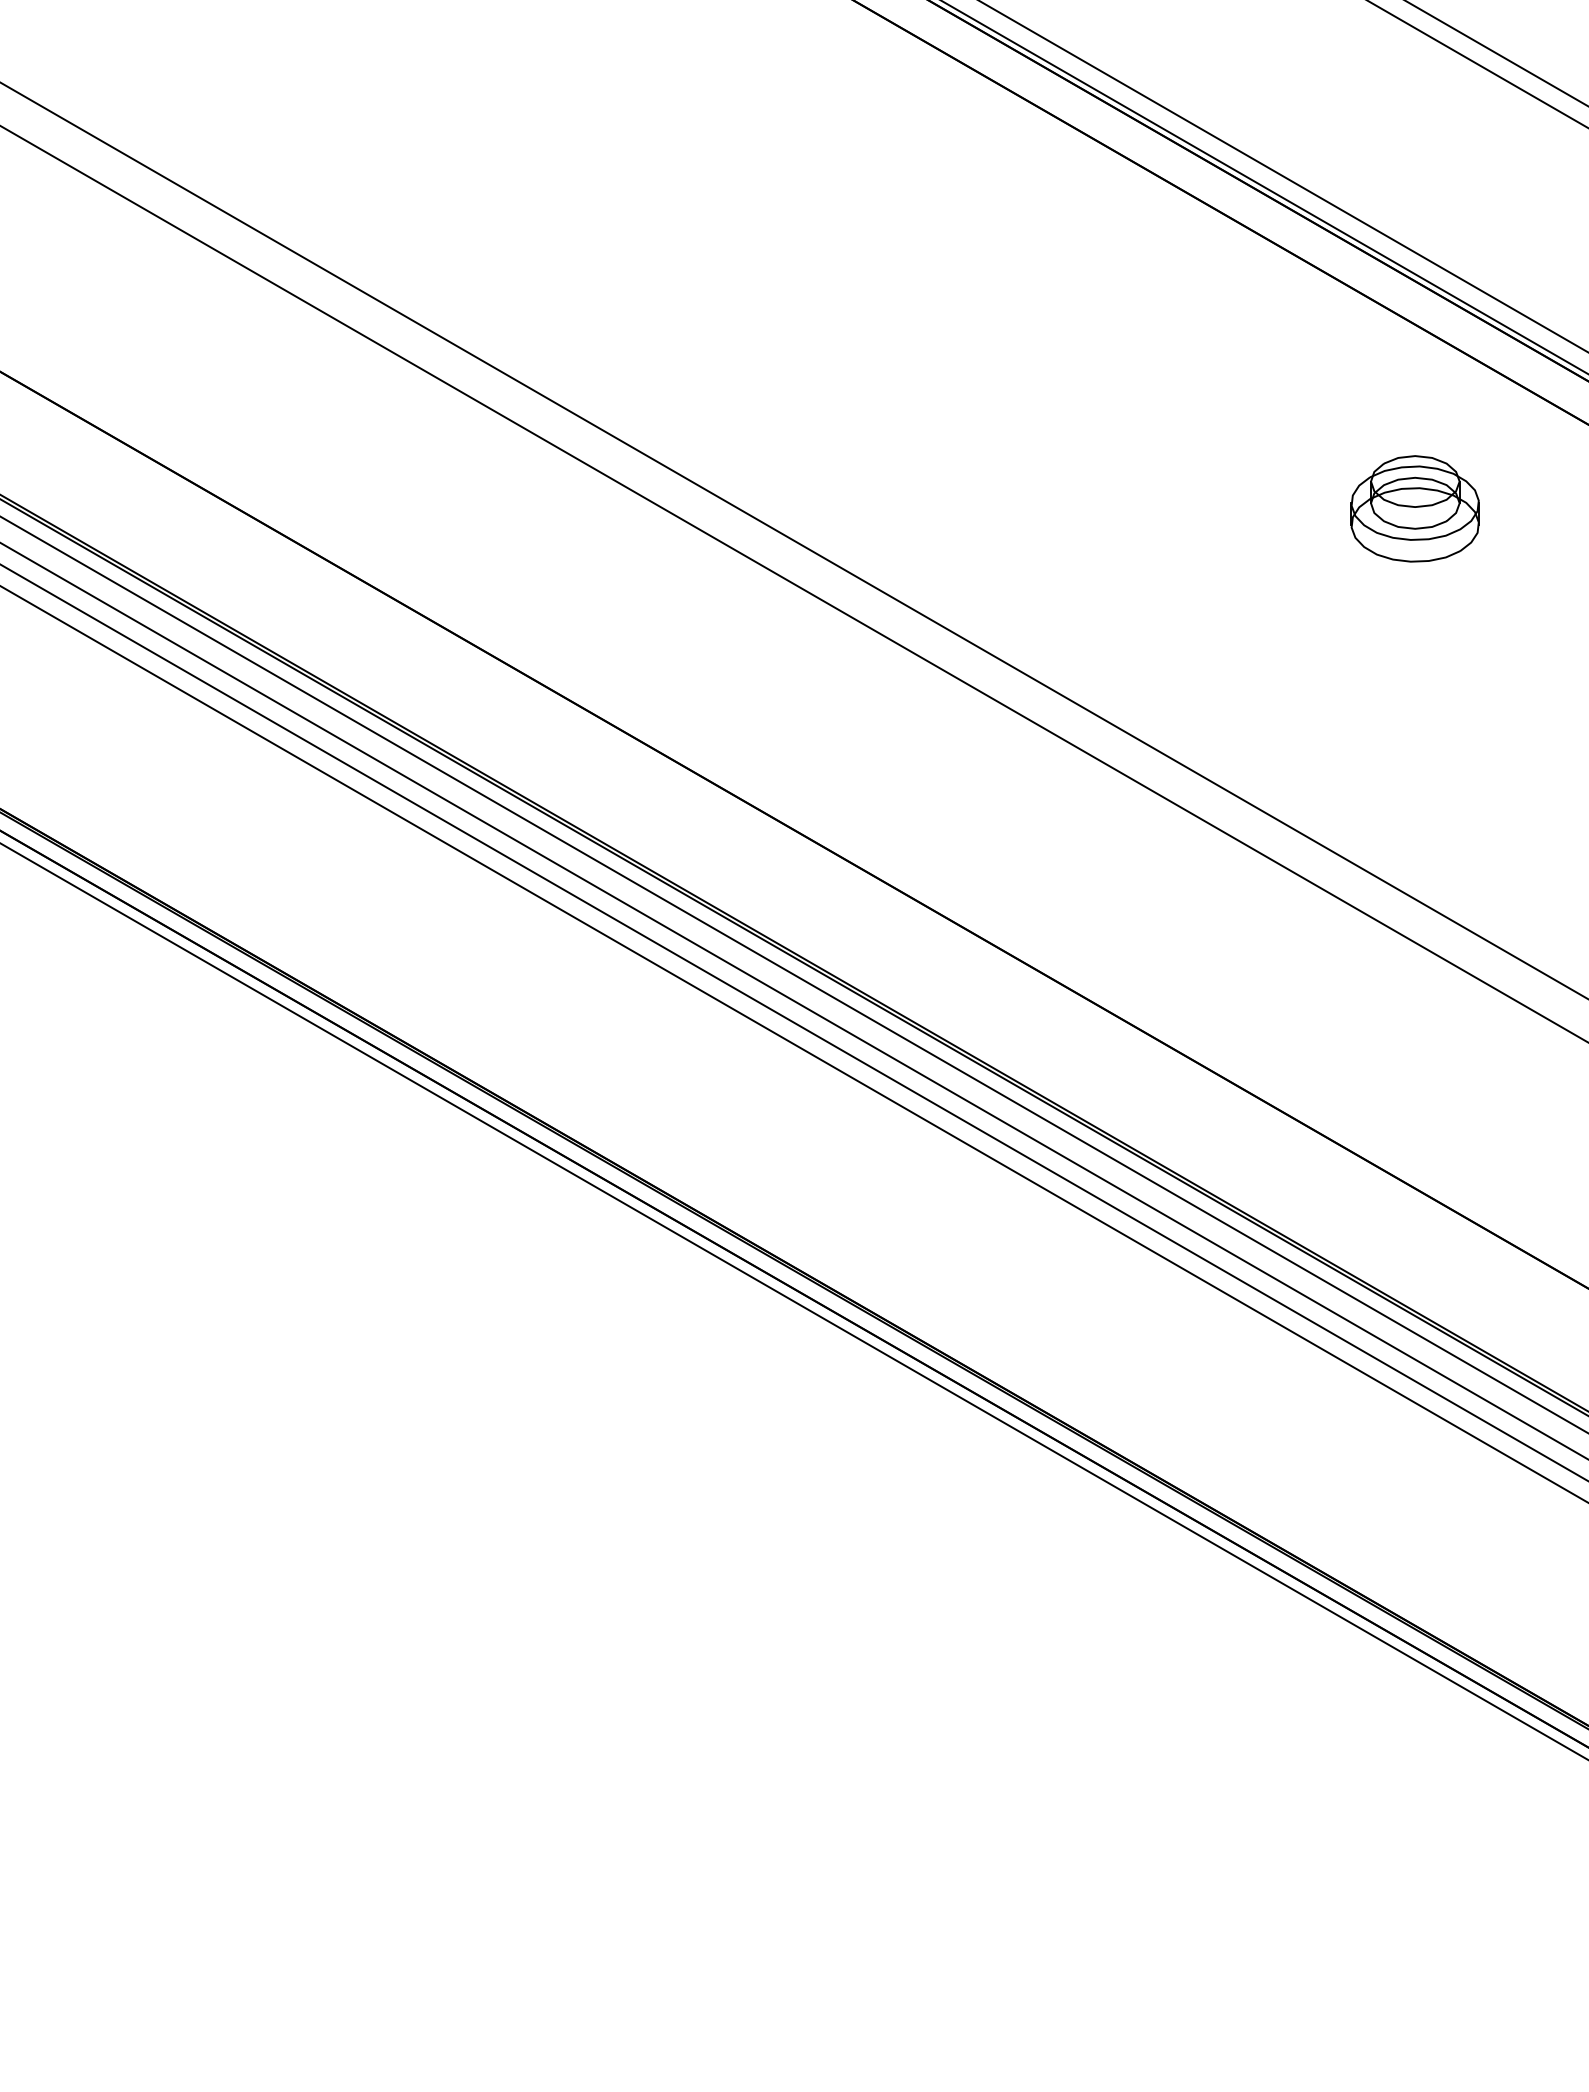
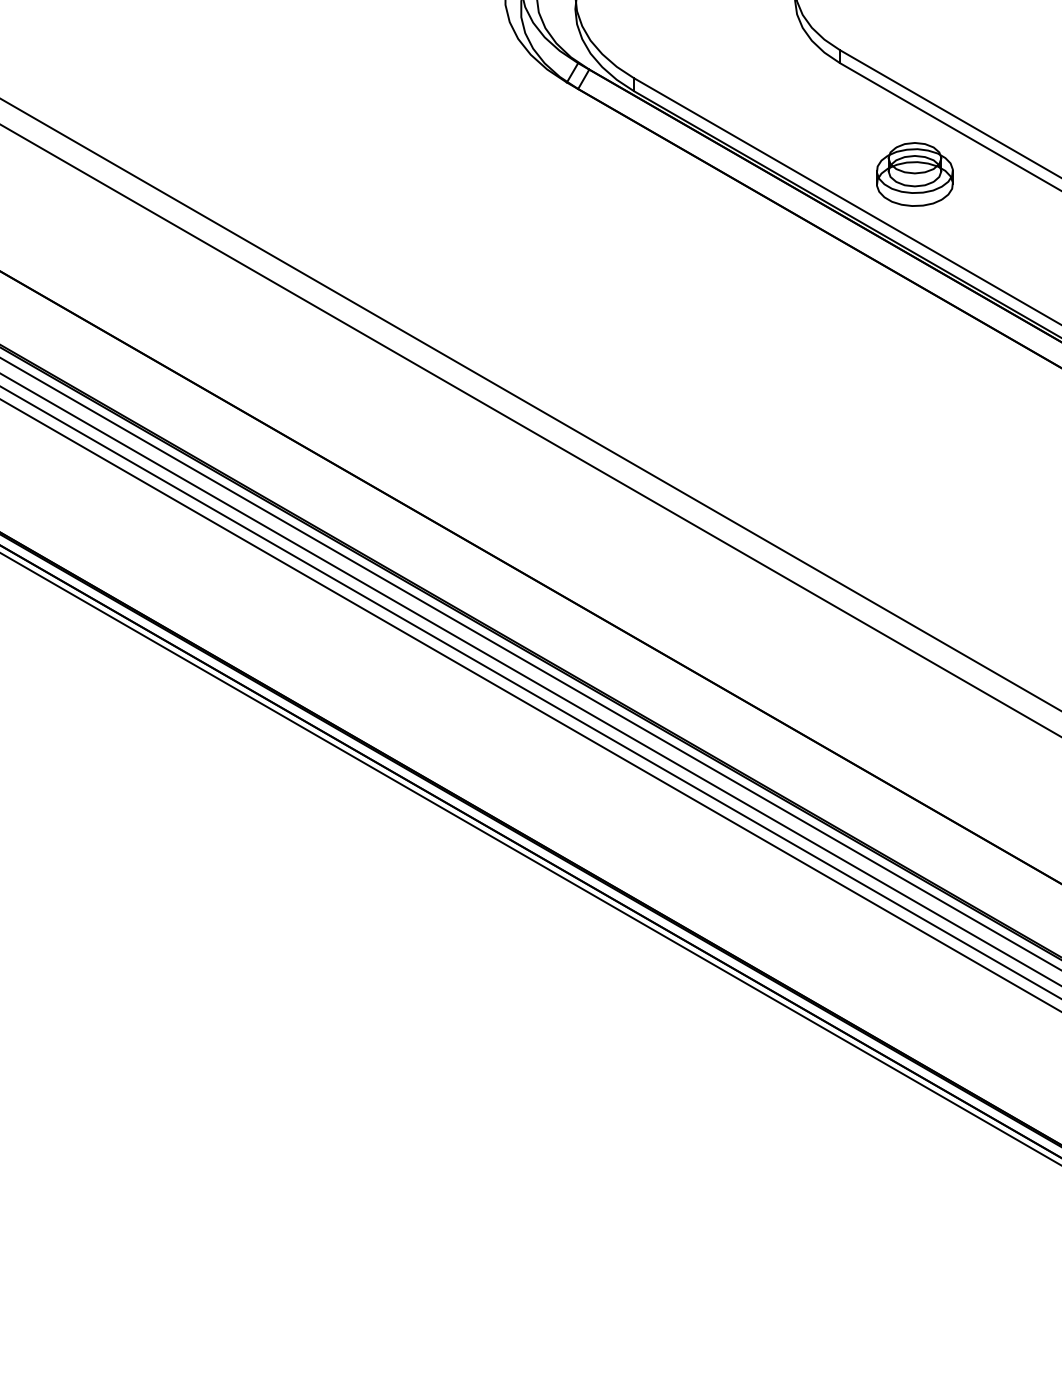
part: (1414, 508) -> (914, 174), moved

